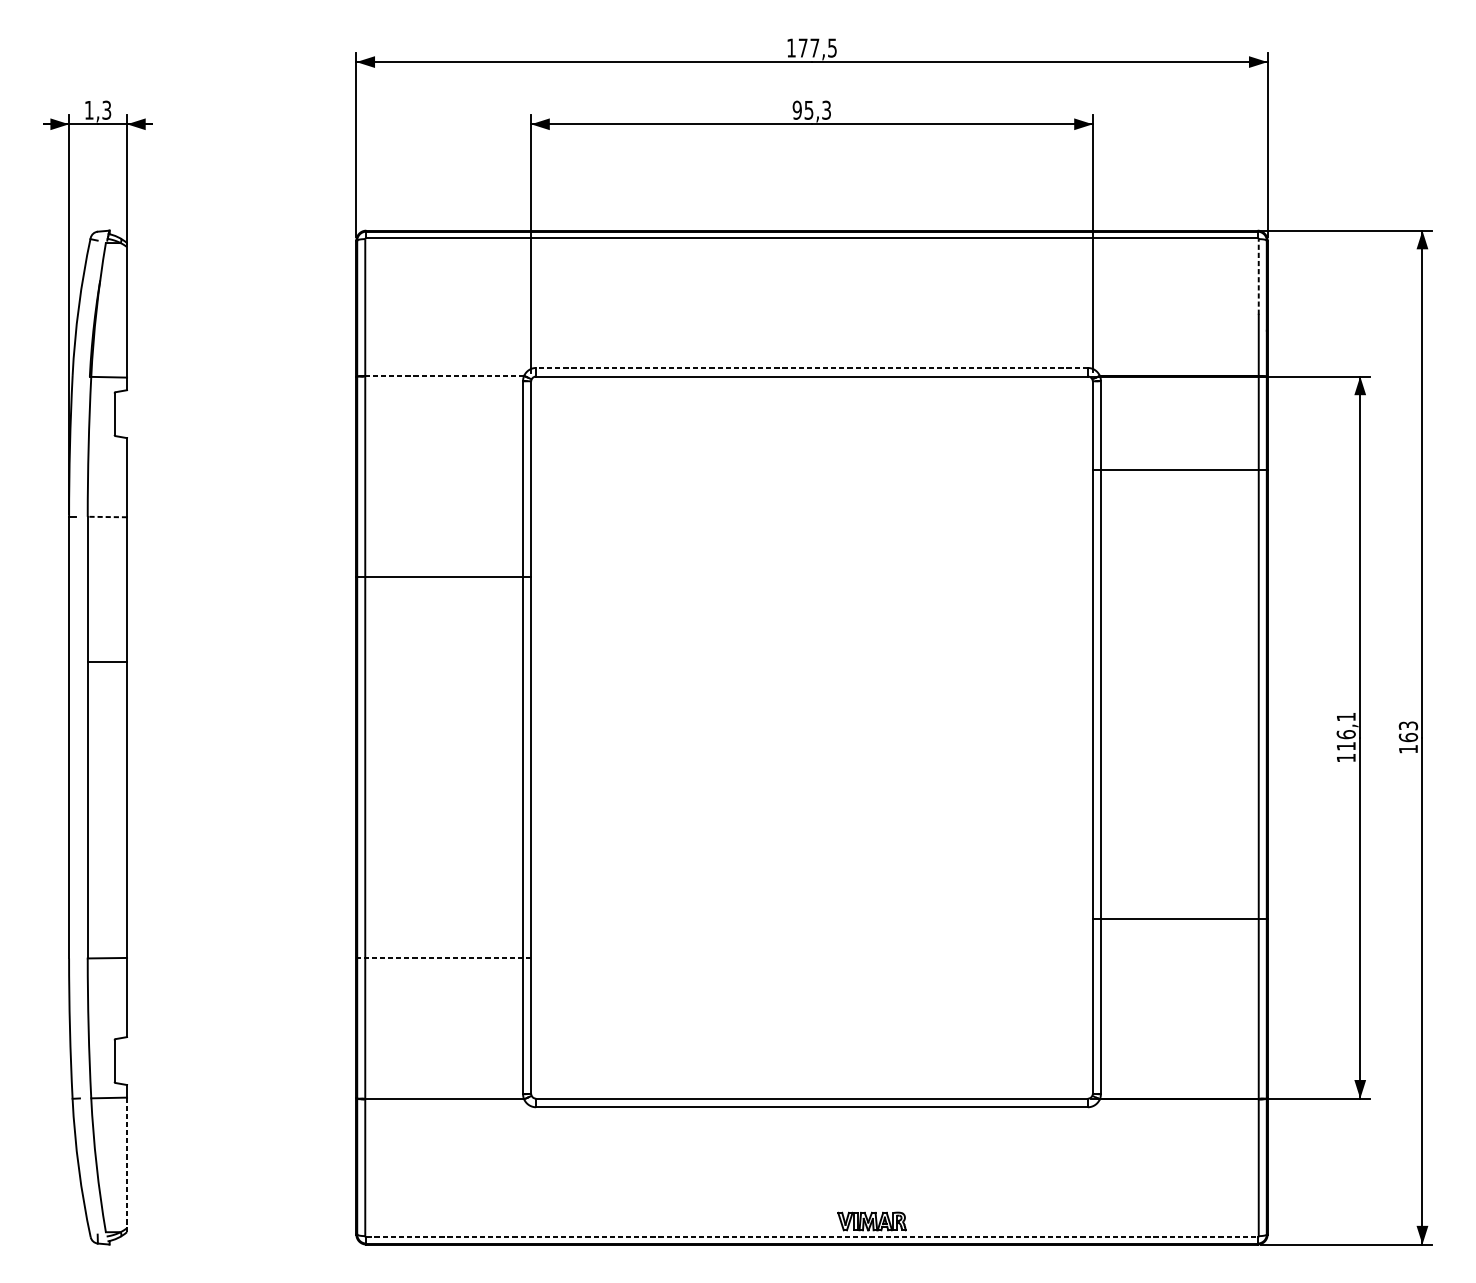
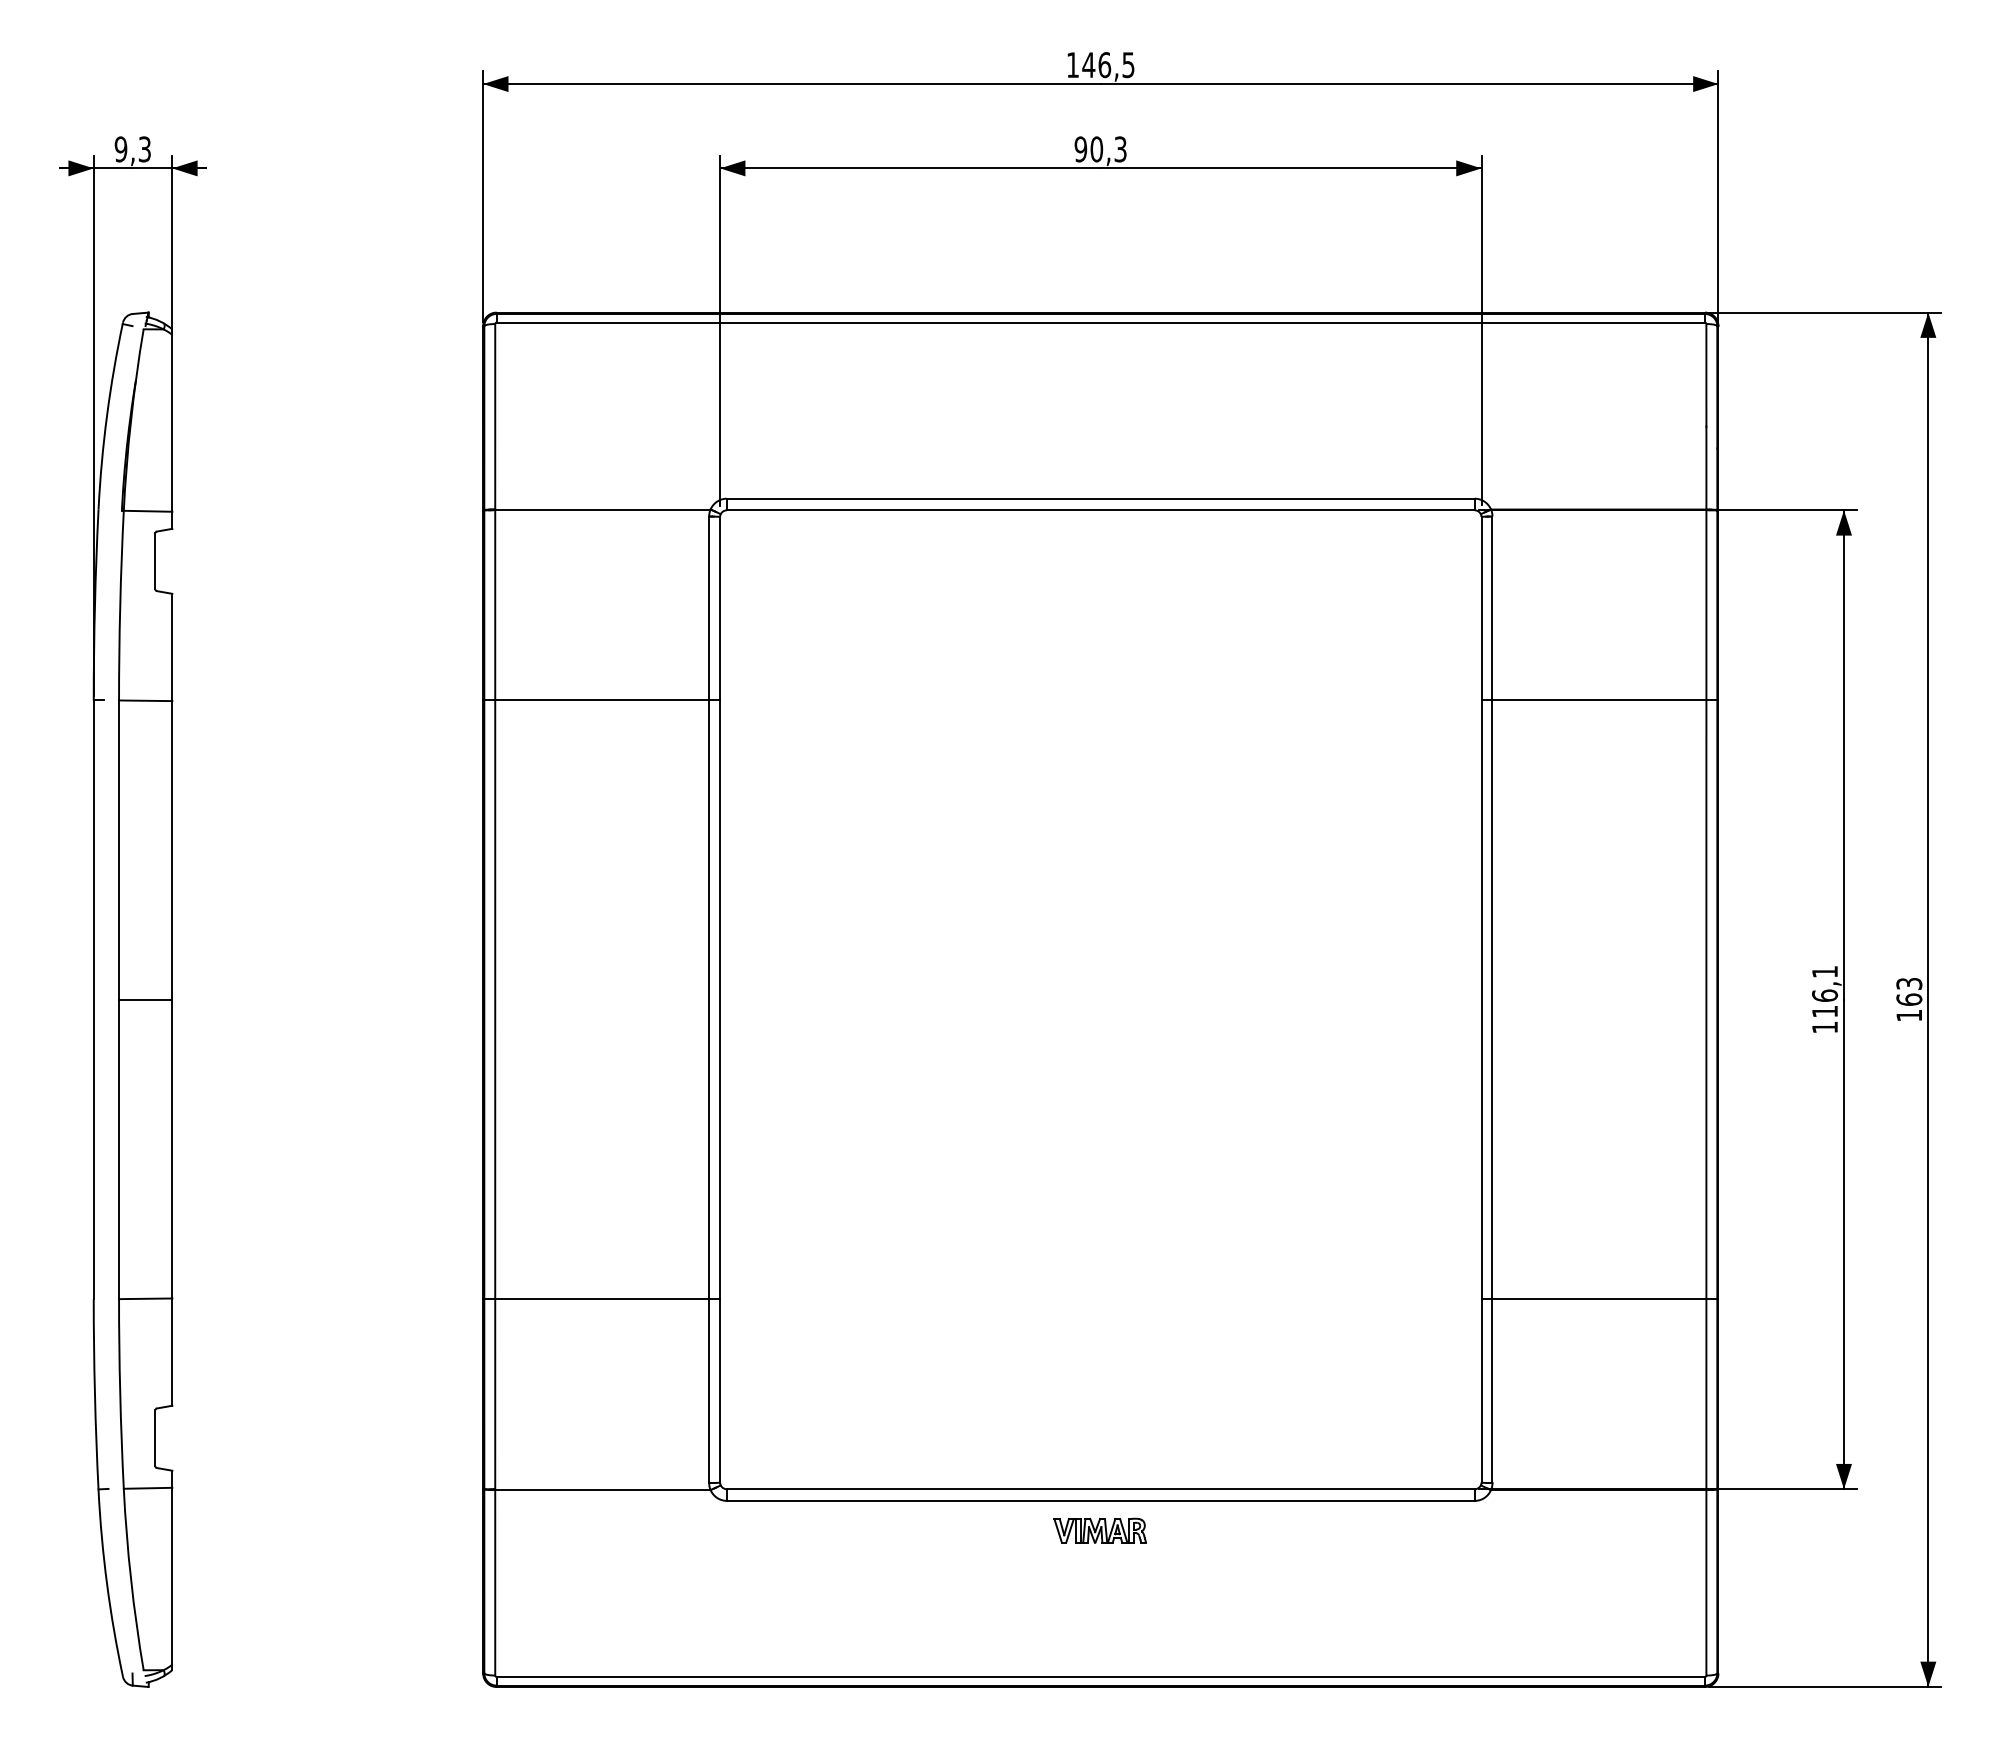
text: (808, 48) -> (1096, 65), 177,5 -> 146,5
text: (88, 110) -> (120, 149), 1,3 -> 9,3
text: (808, 110) -> (1096, 149), 95,3 -> 90,3
line: (1258, 276) -> (1706, 374), dashed -> solid
line: (811, 367) -> (1100, 498), dashed -> solid
line: (444, 375) -> (602, 509), dashed -> solid
line: (1179, 470) -> (1599, 700), moved
line: (107, 516) -> (145, 700), dashed -> solid
line: (443, 576) -> (601, 700), moved
line: (107, 661) -> (145, 999), moved
line: (1179, 919) -> (1599, 1299), moved
line: (443, 958) -> (601, 1299), dashed -> solid
line: (127, 1165) -> (172, 1579), dashed -> solid
part: (871, 1221) -> (1099, 1530), moved
line: (812, 1236) -> (1101, 1676), dashed -> solid

